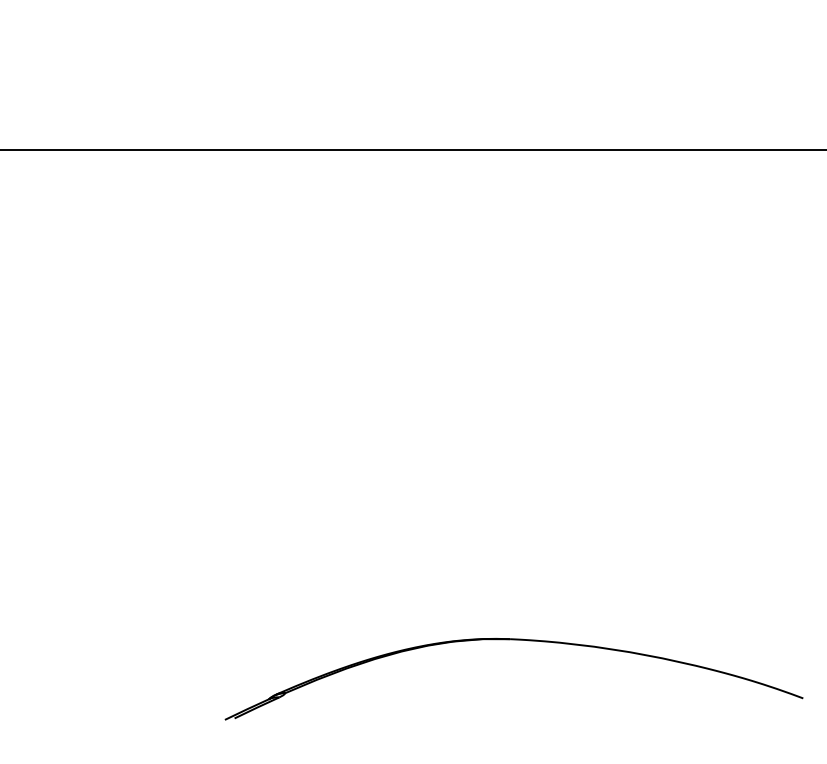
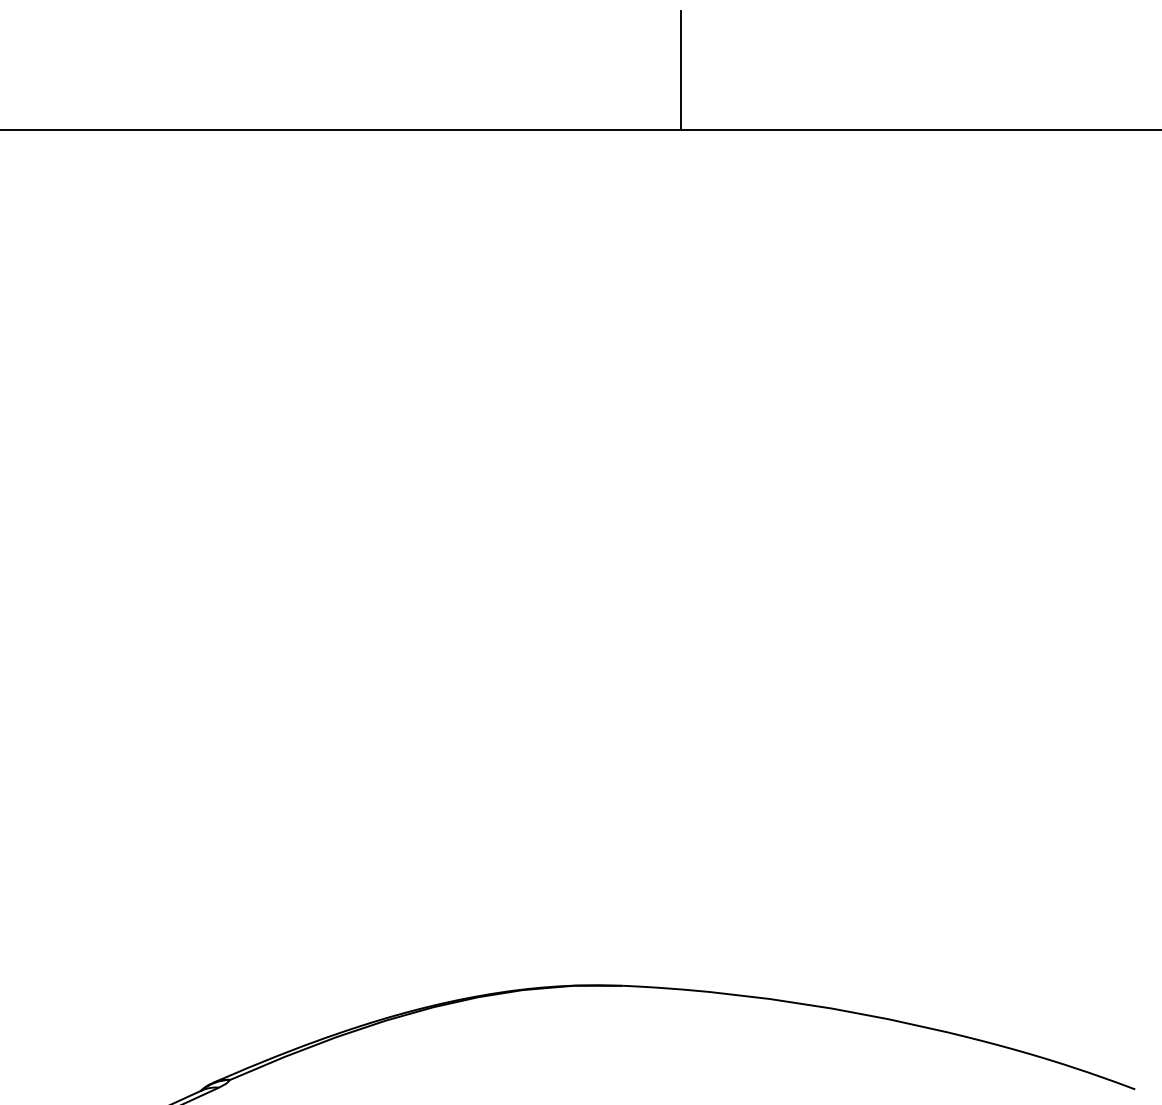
line: (543, 115) -> (680, 70), added

